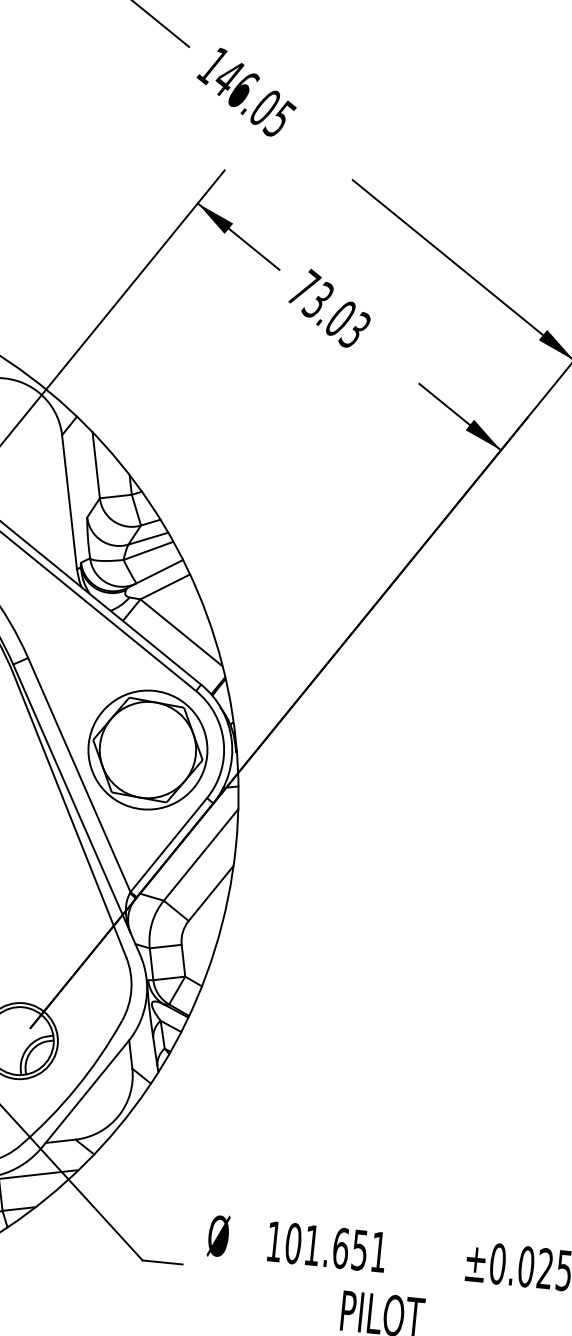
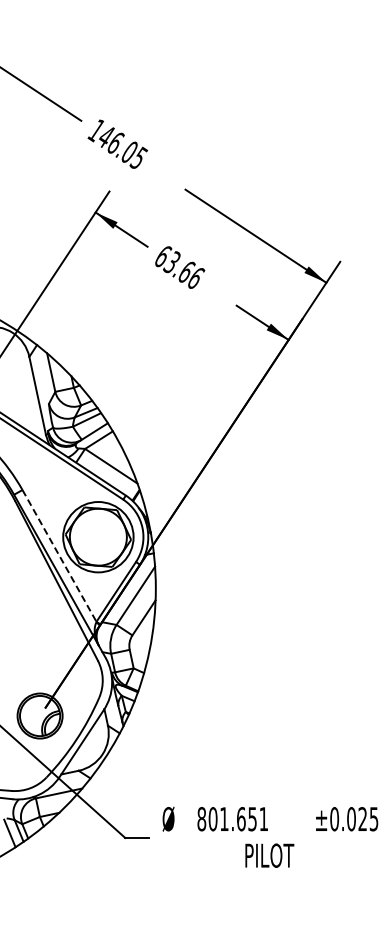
text: (329, 308) -> (179, 266), 73.03 -> 63.66
line: (79, 774) -> (59, 555), solid -> dashed
text: (273, 1242) -> (201, 819), 101.651 -> 801.651

